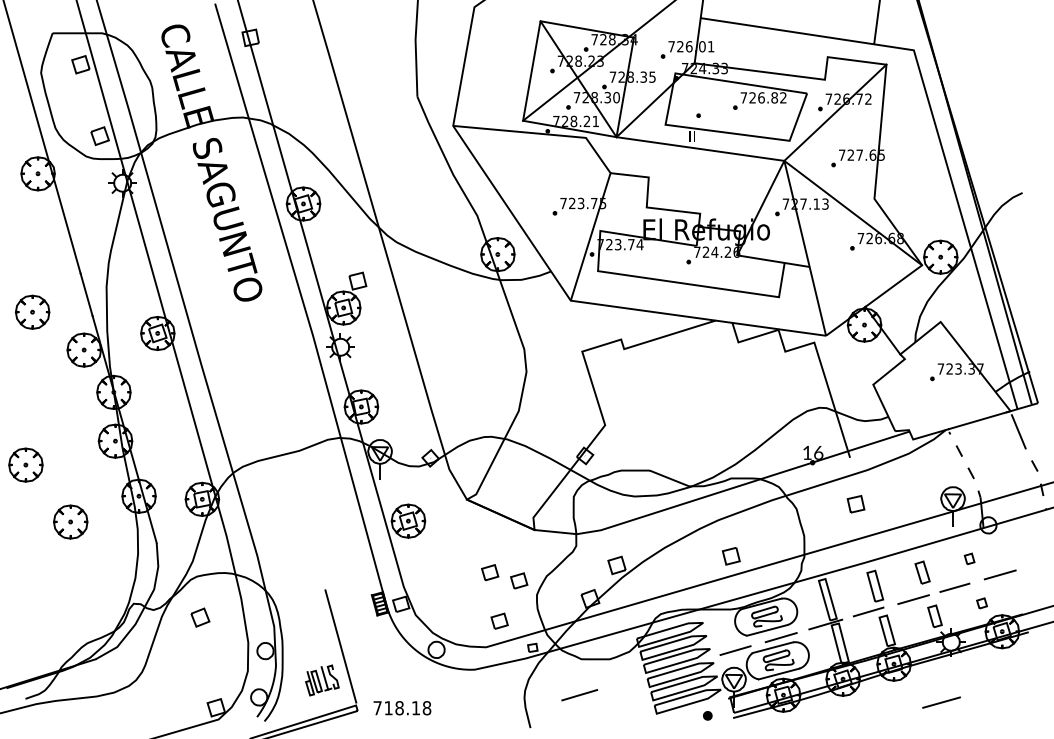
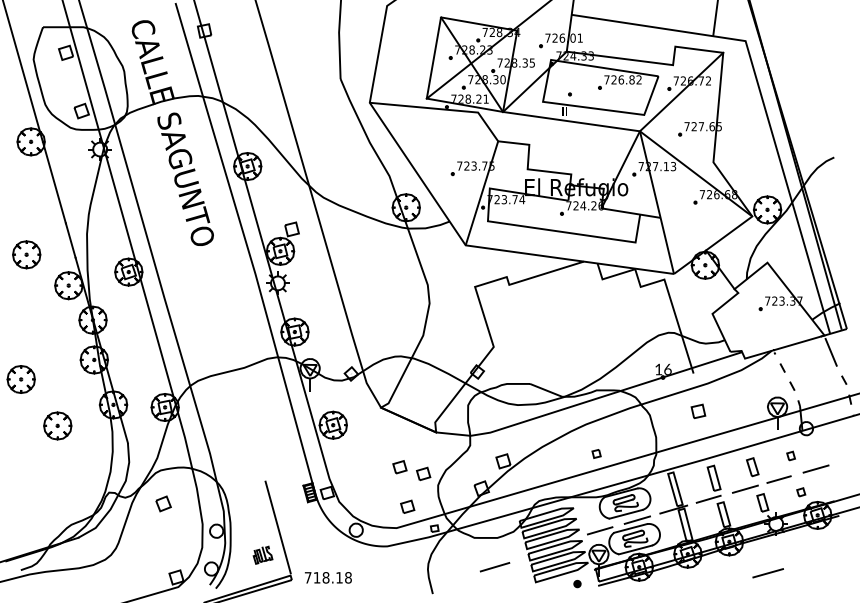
part: (731, 555) -> (596, 453), size x0.6
part: (321, 680) -> (262, 555), size x0.7
line: (579, 695) -> (494, 567), moved

